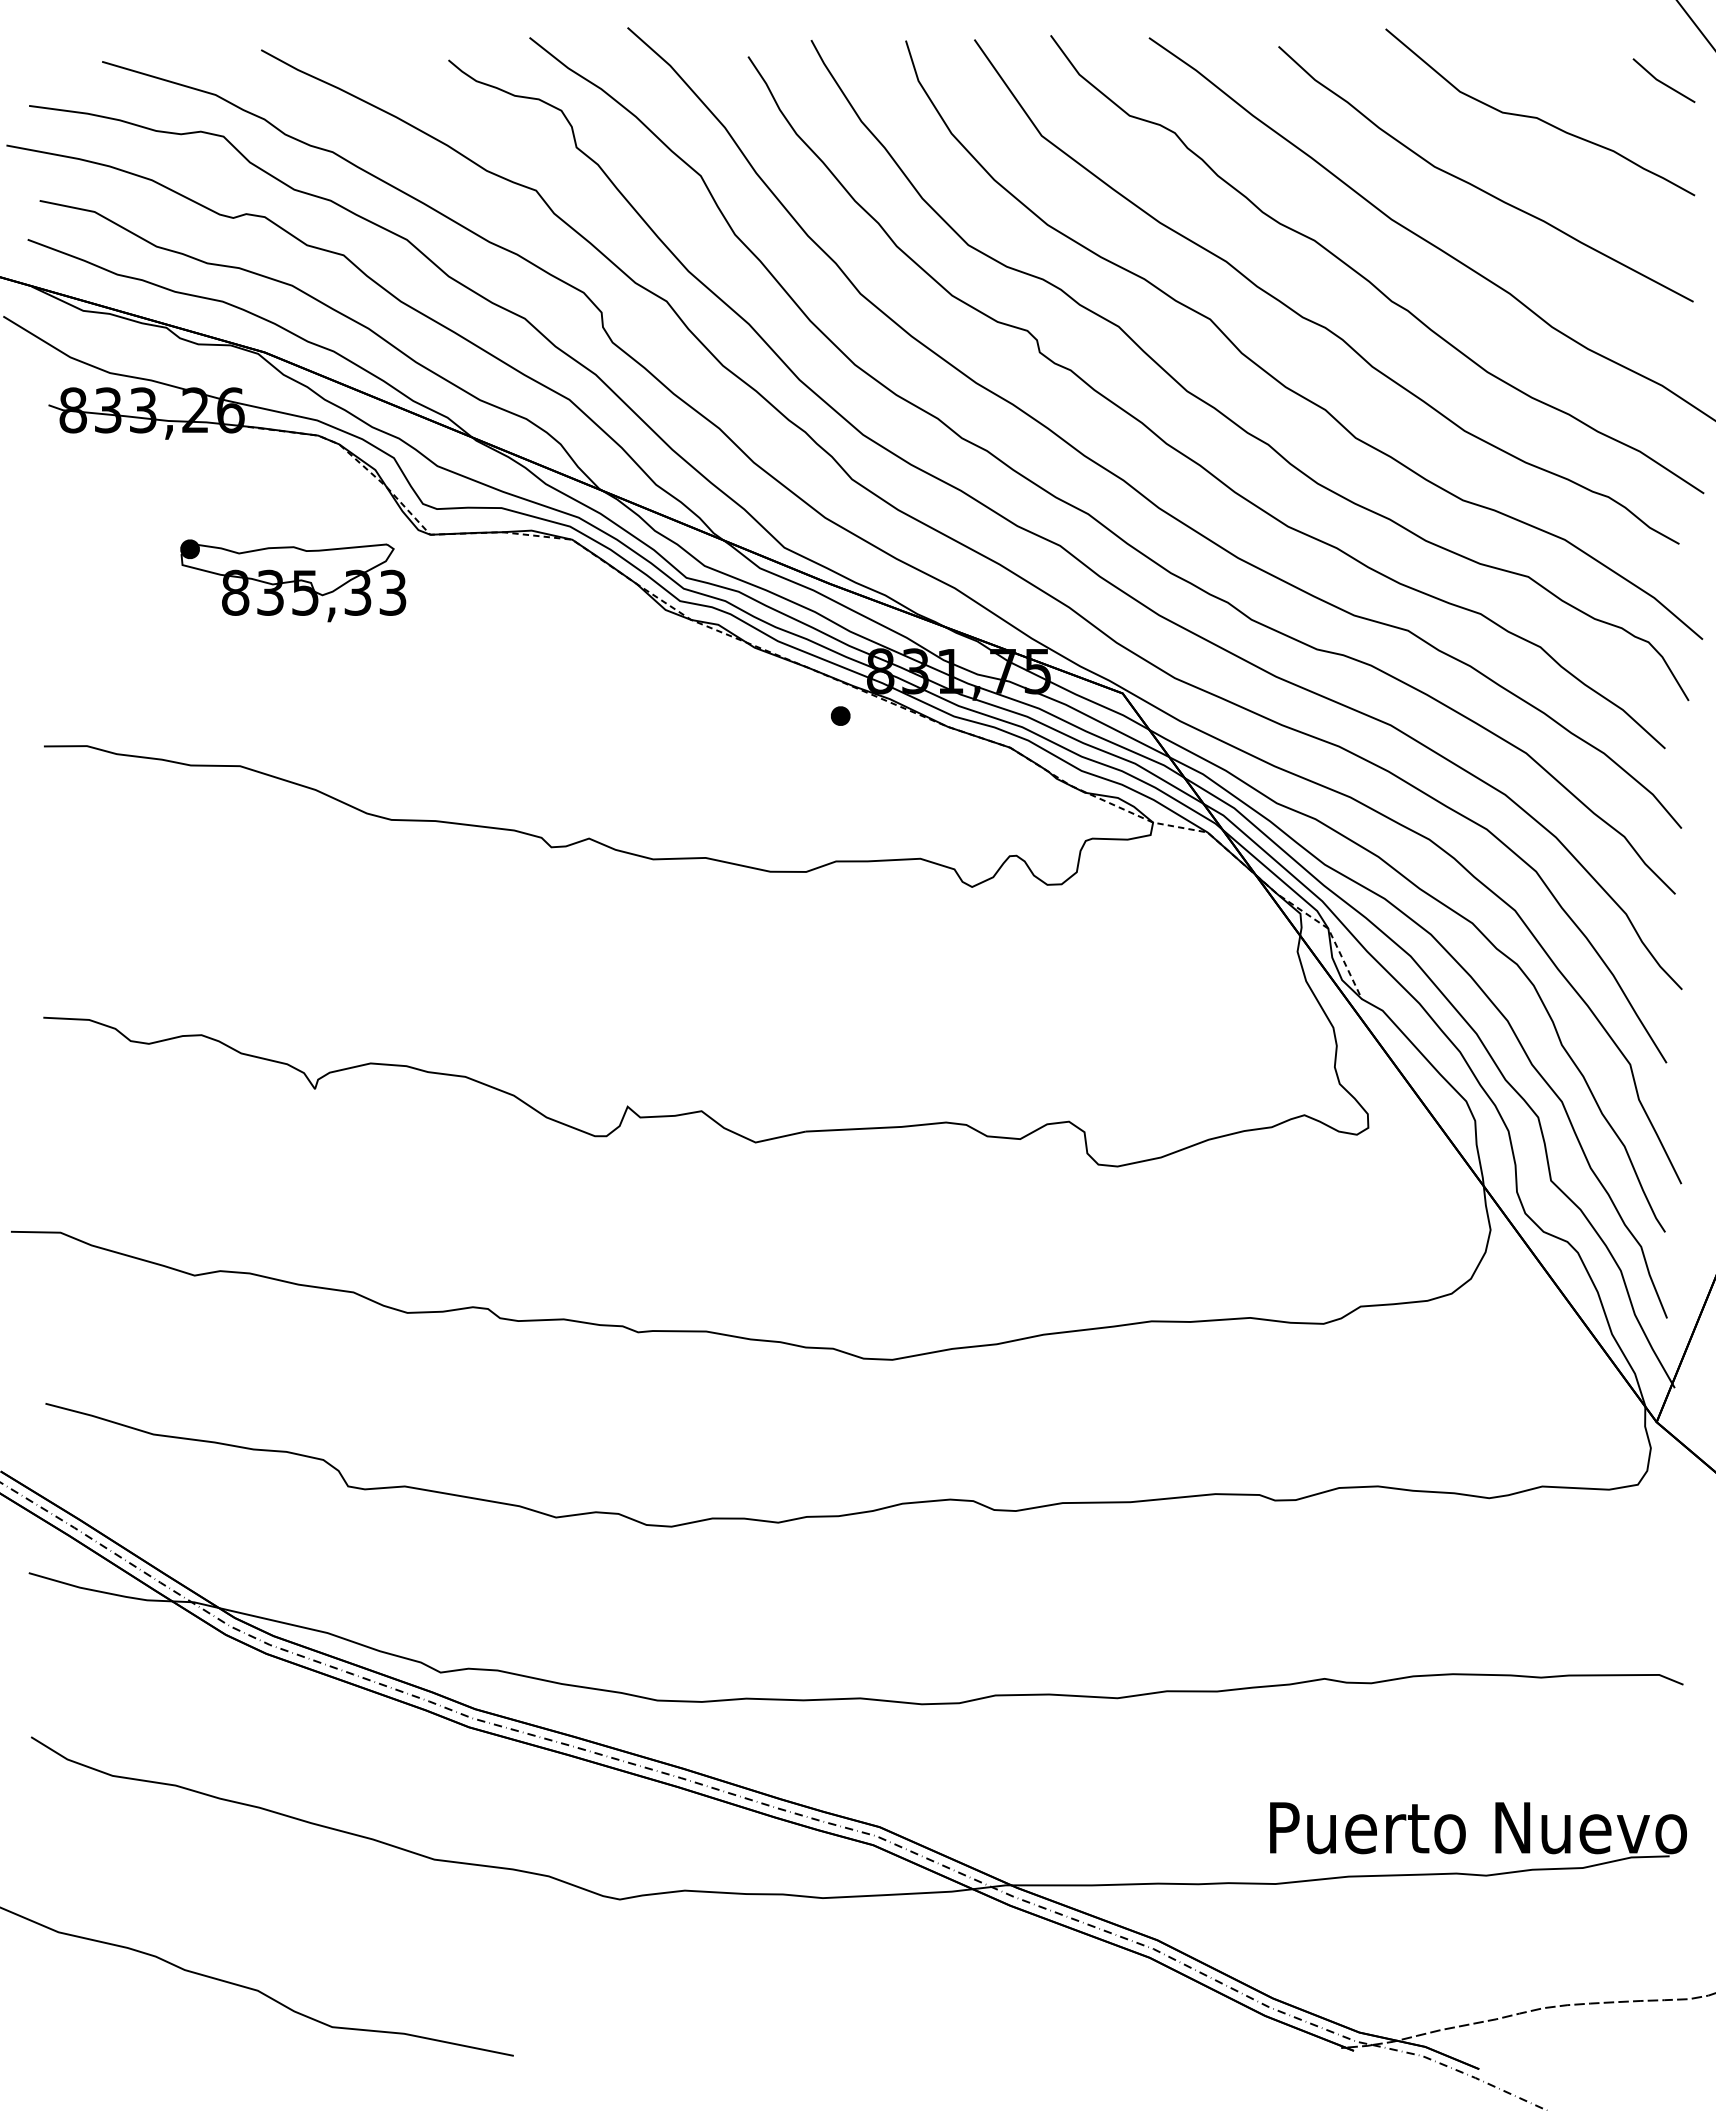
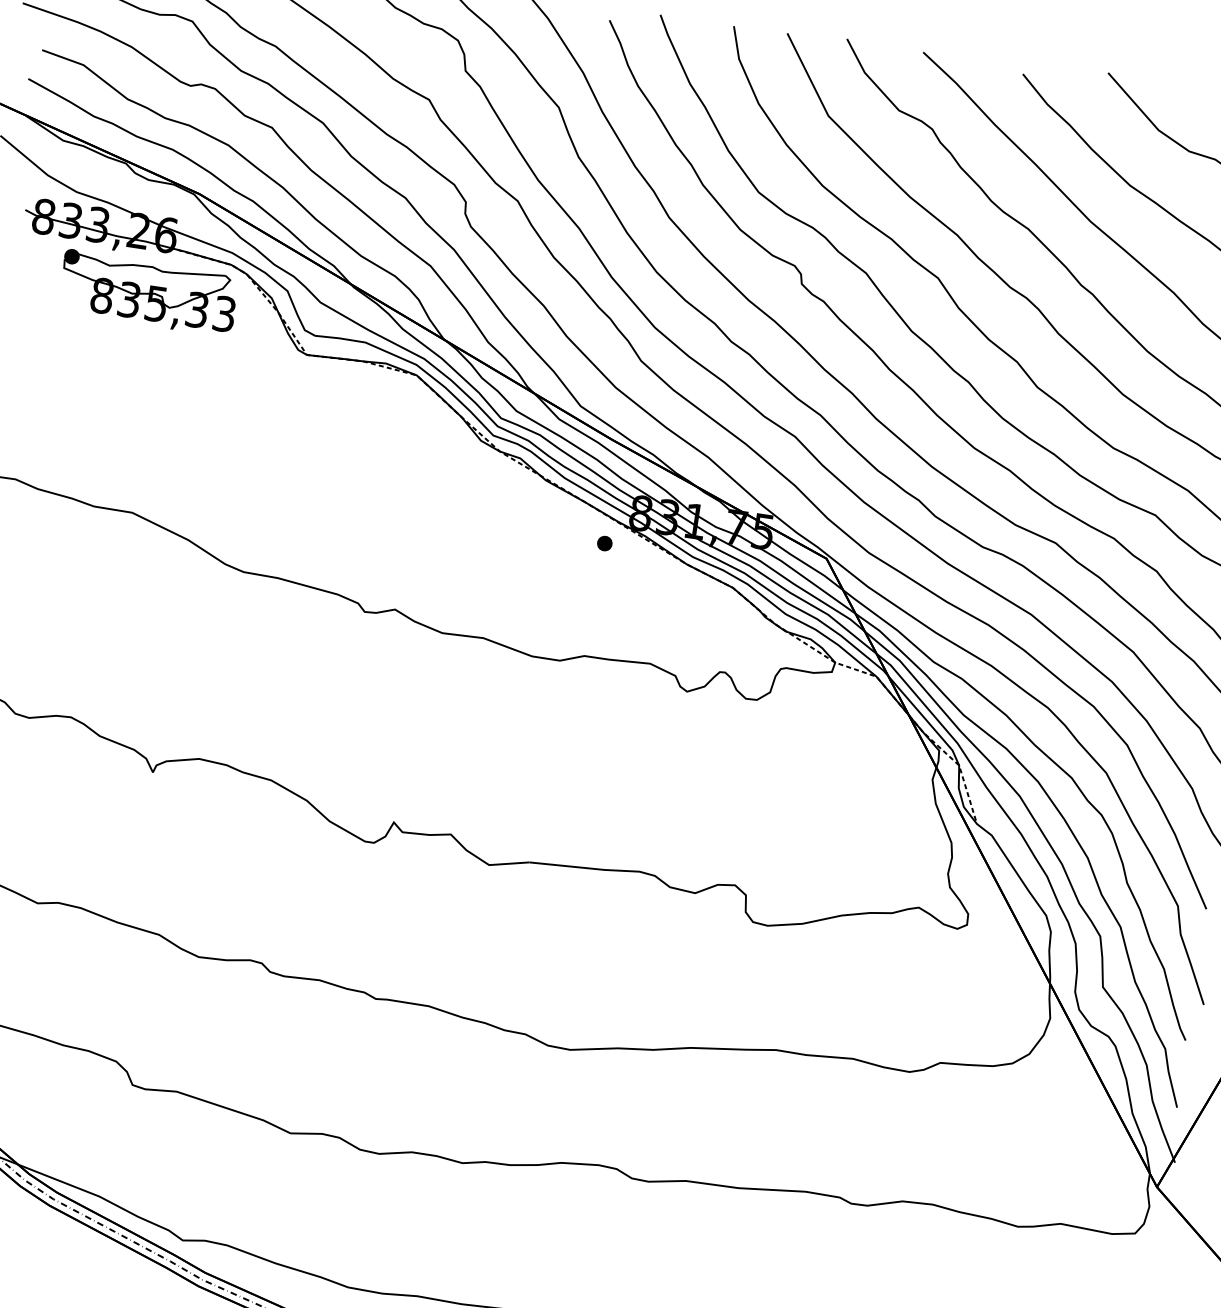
part: (293, 580) -> (148, 292), moved

